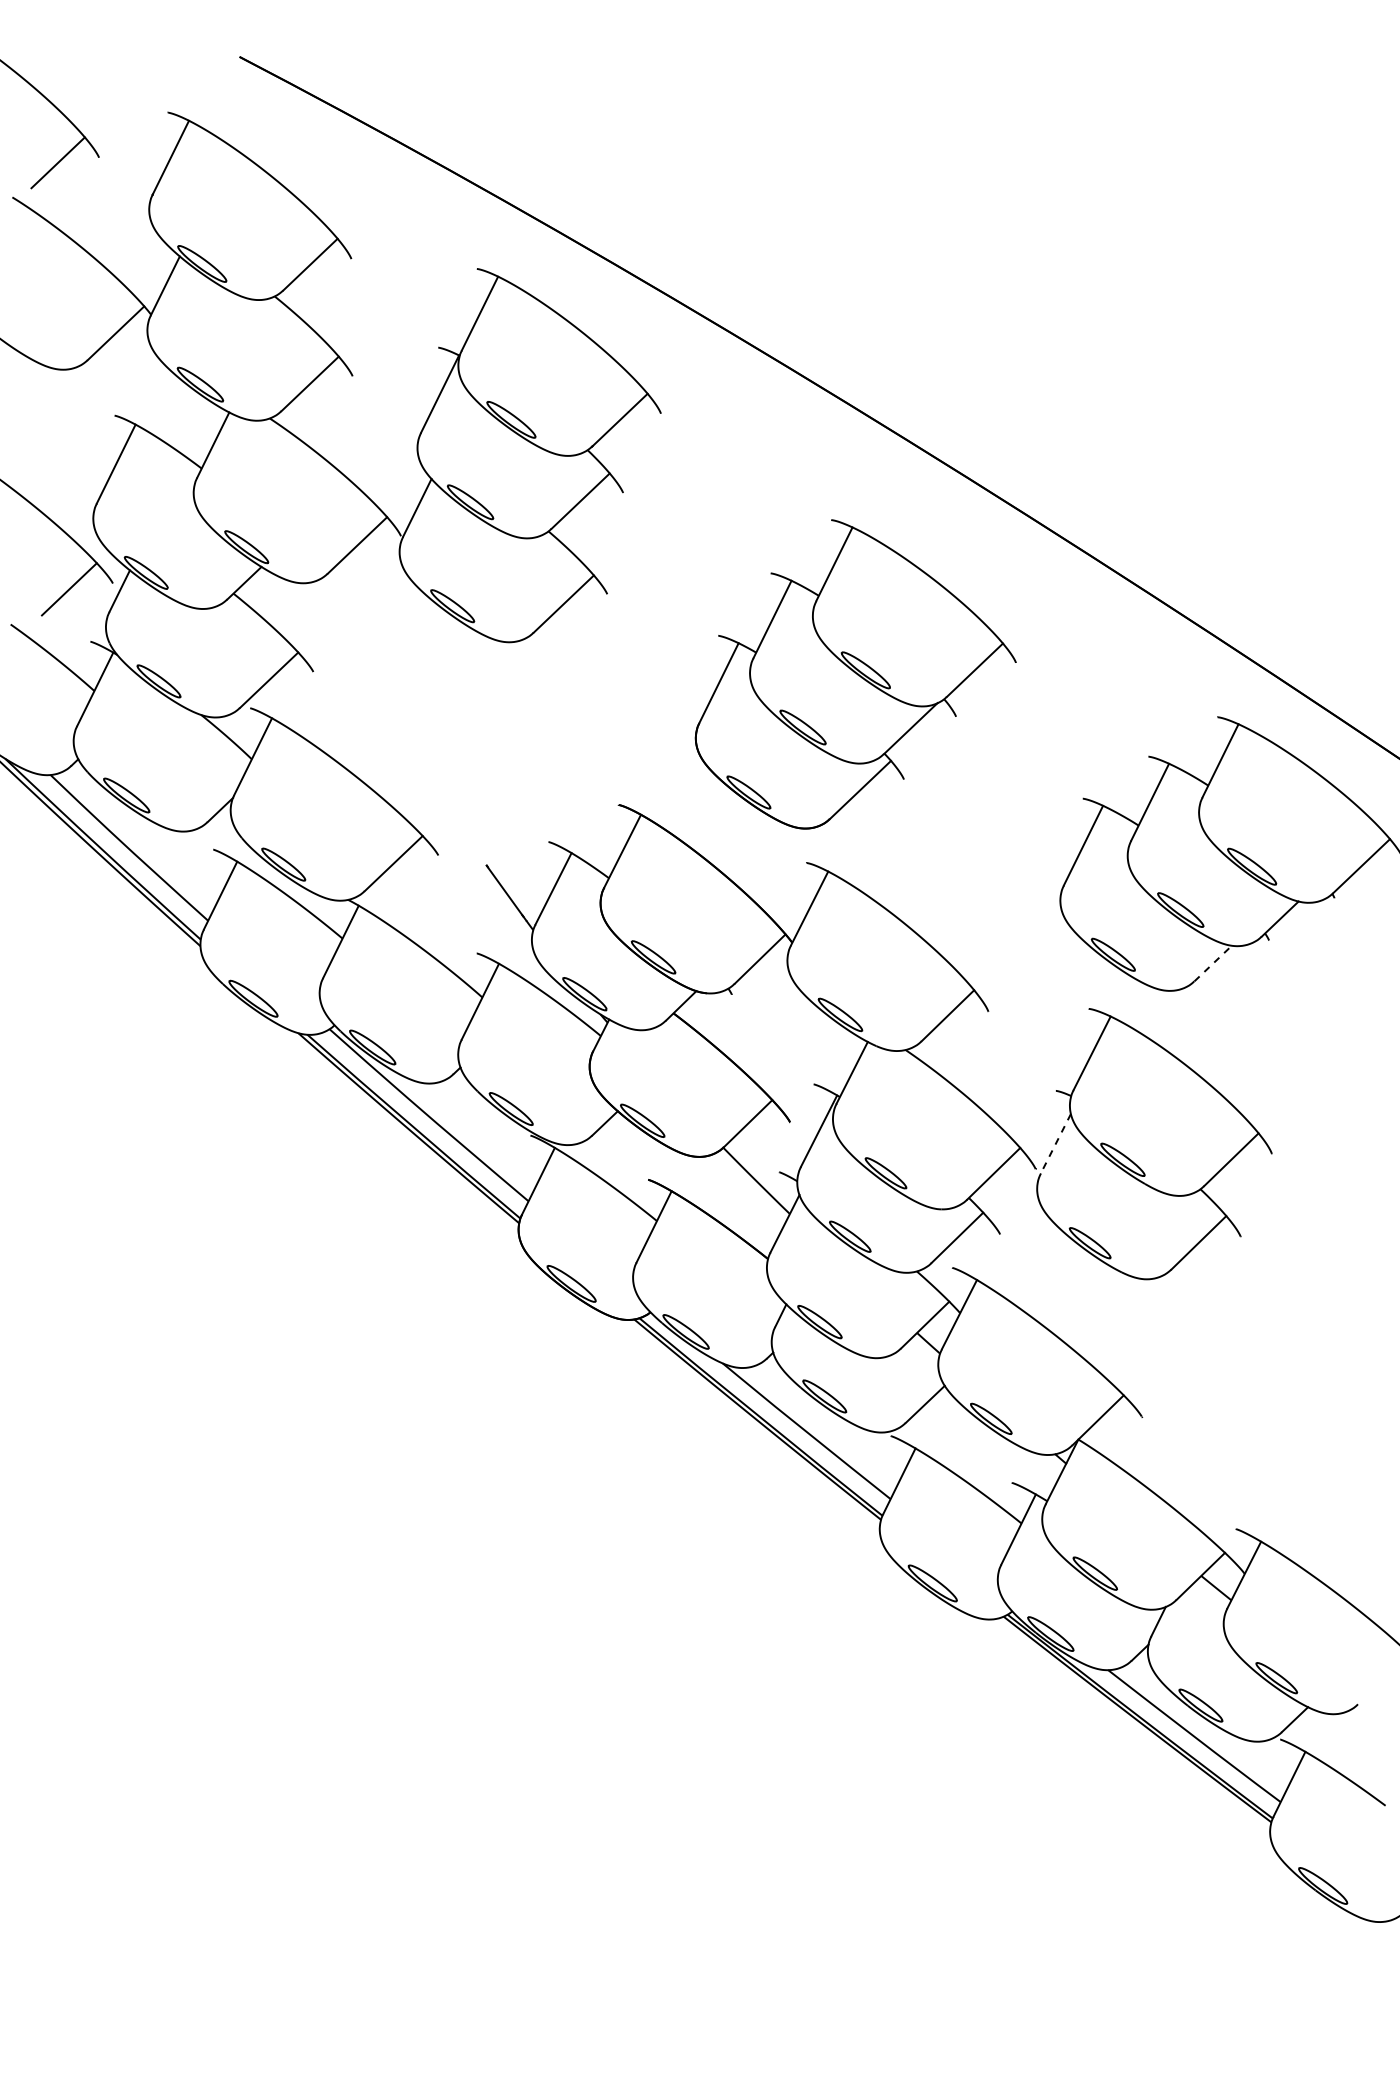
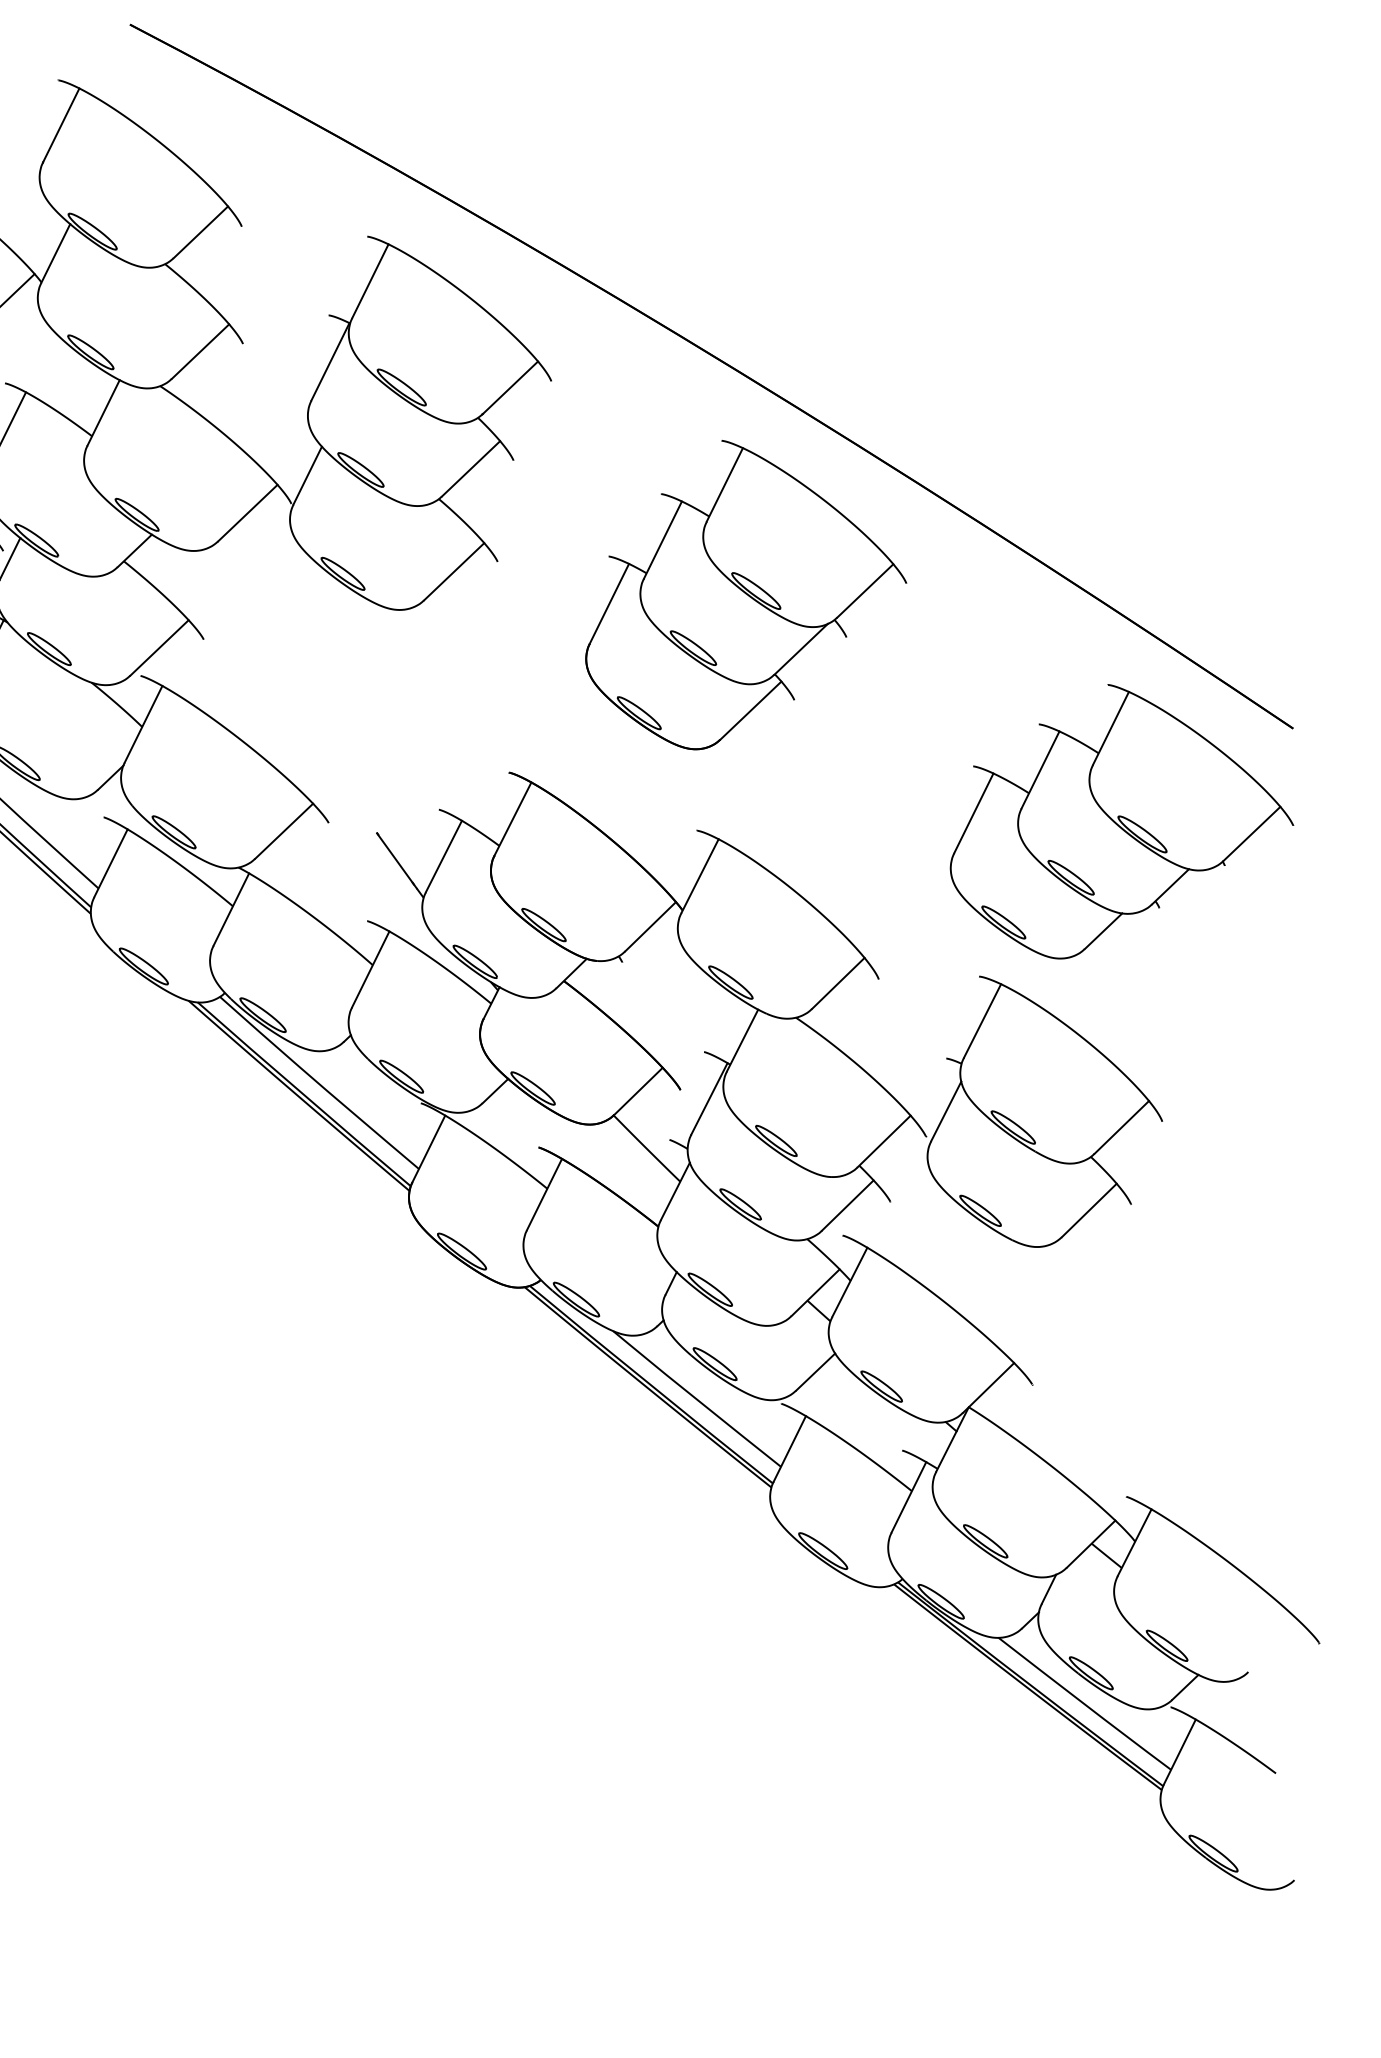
part: (855, 674) -> (745, 595), moved
line: (1213, 963) -> (1103, 931), dashed -> solid
line: (1055, 1144) -> (945, 1112), dashed -> solid

